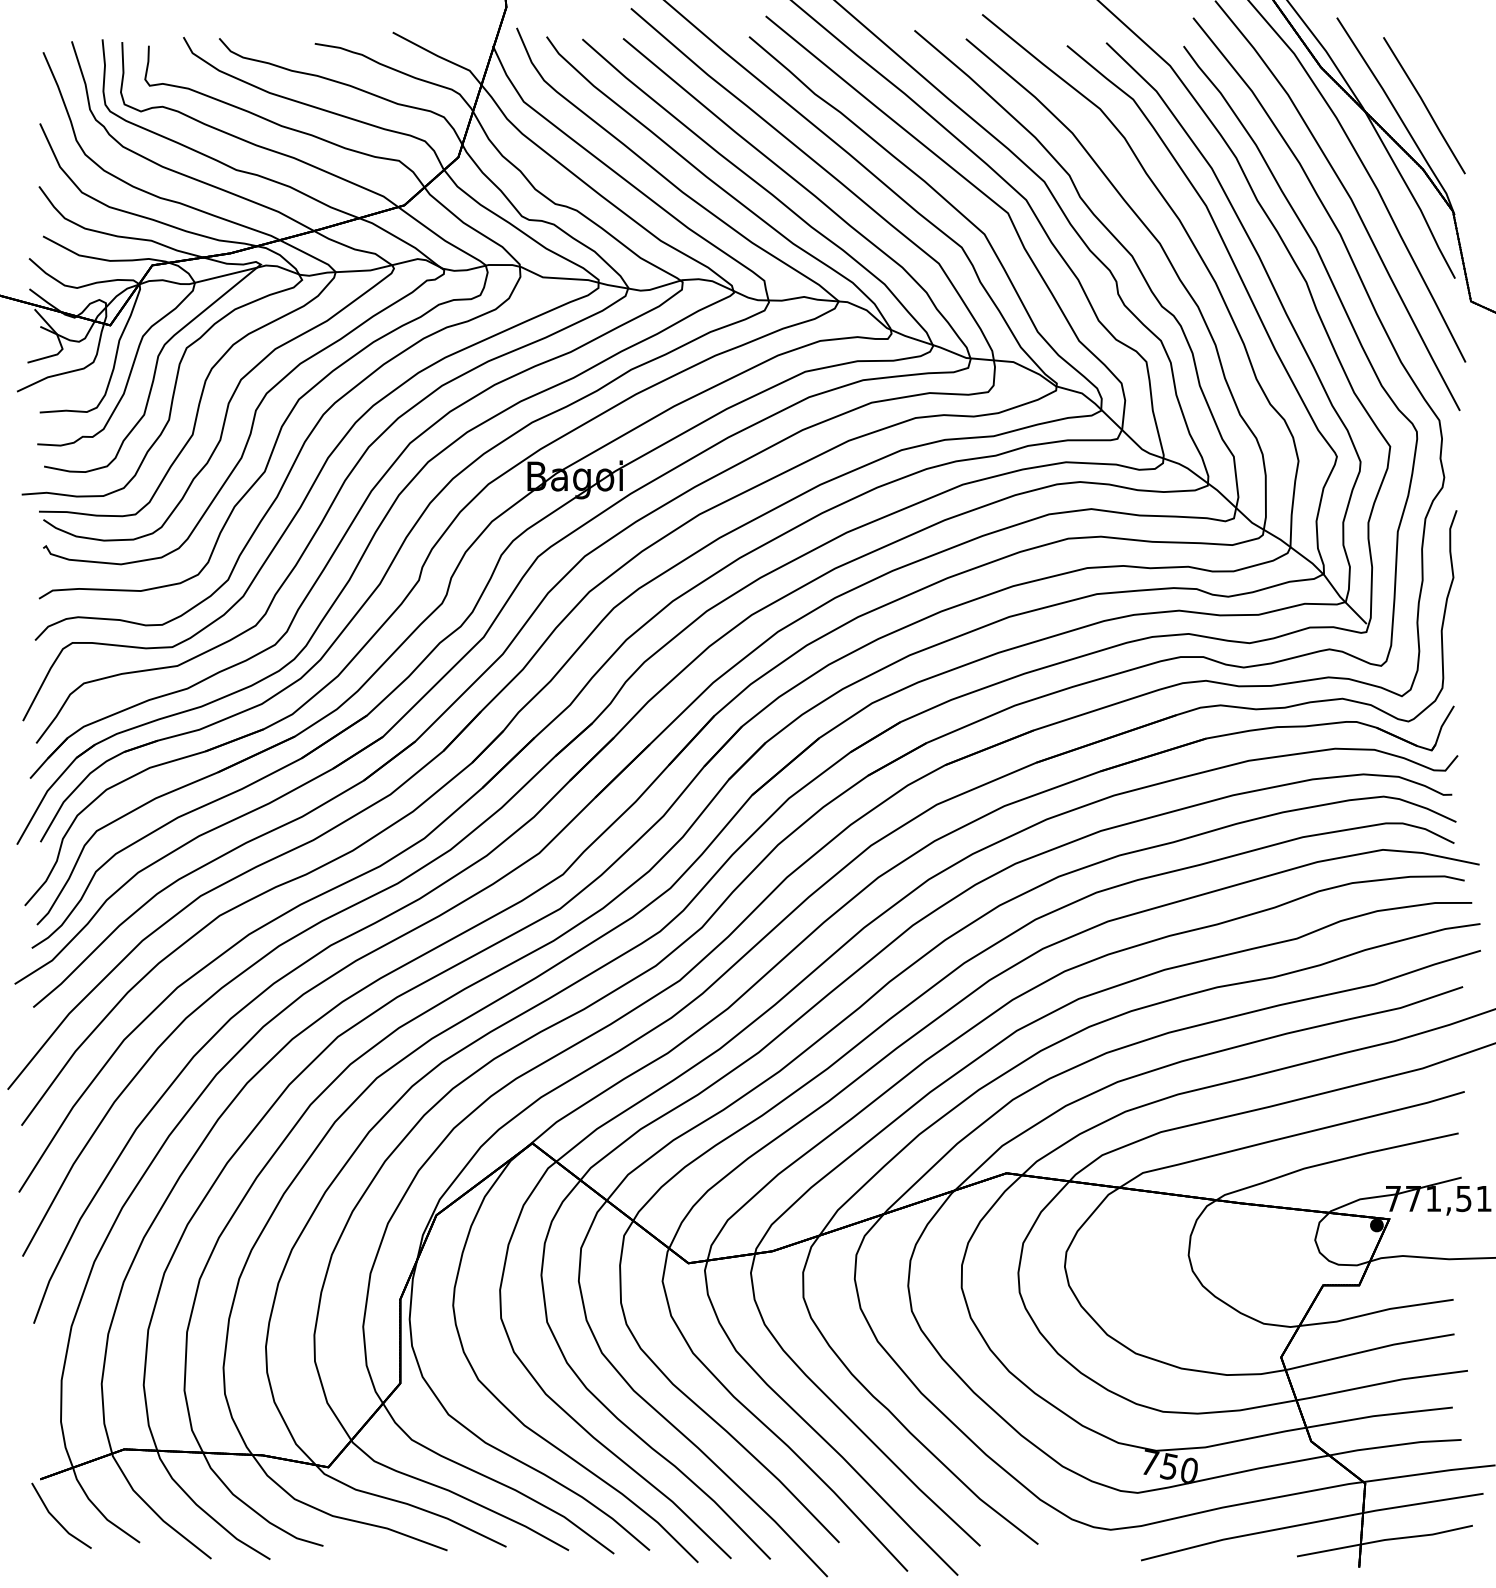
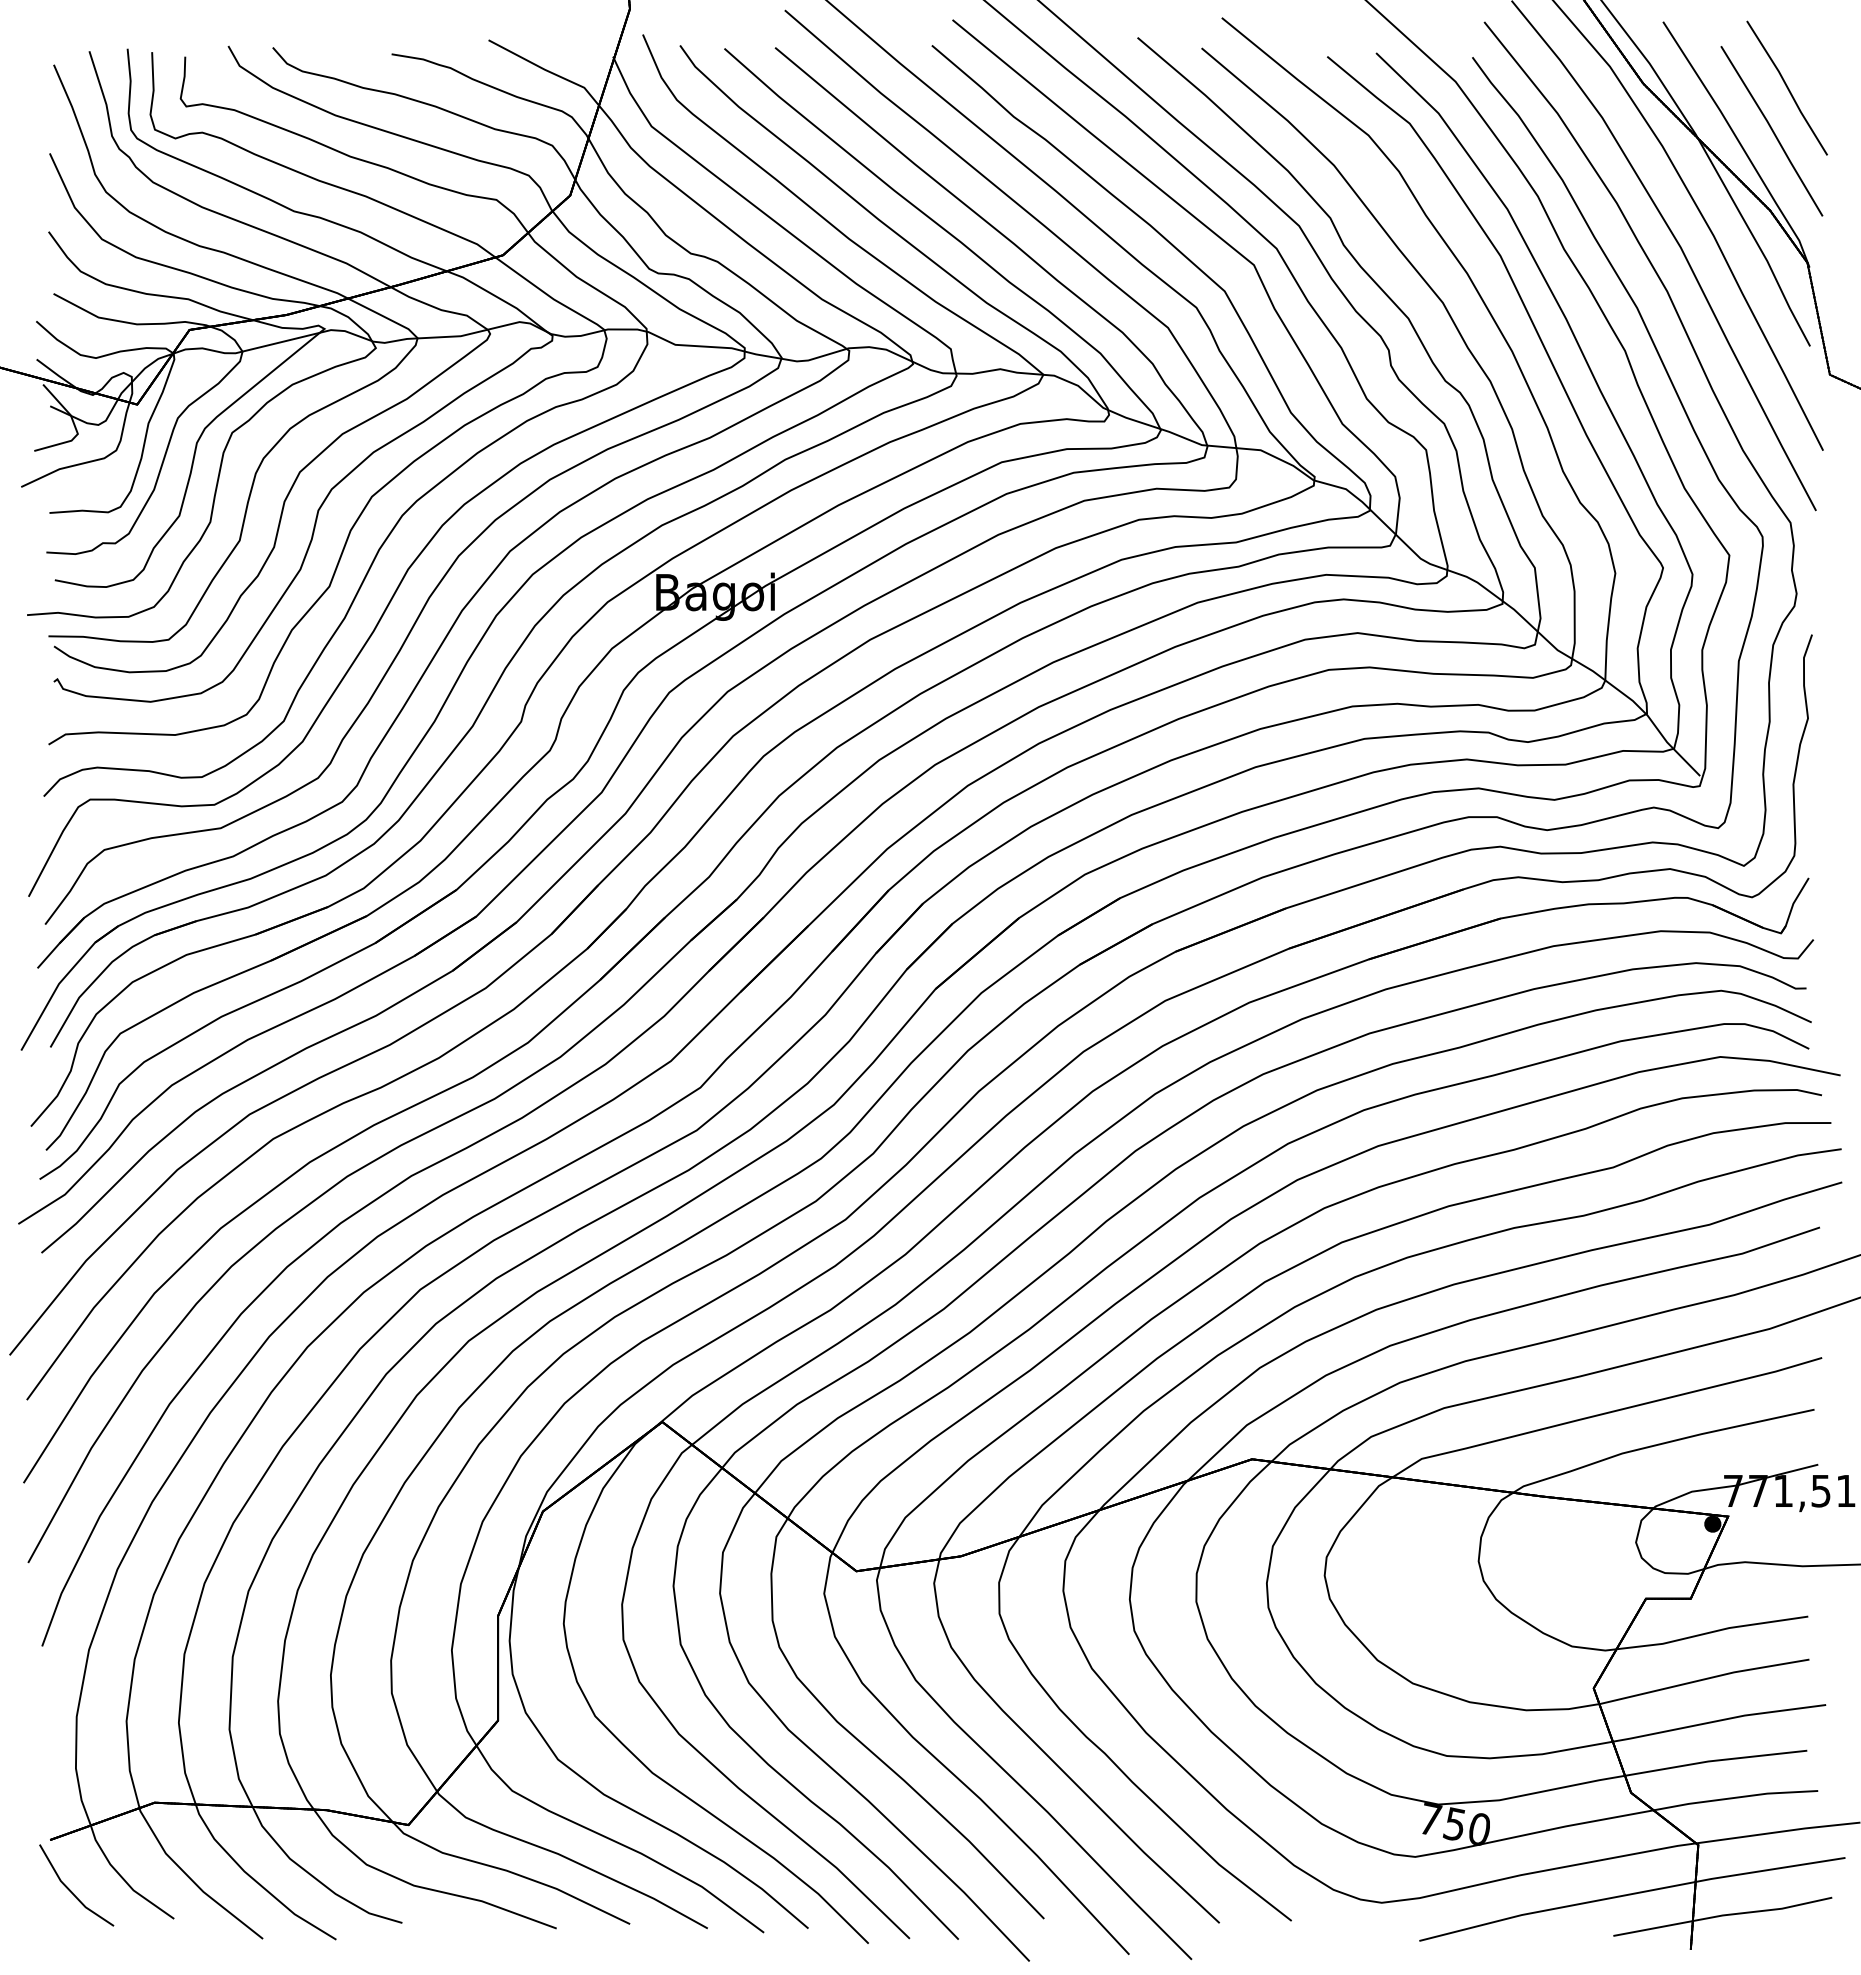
line: (1436, 70) -> (1786, 87), added

